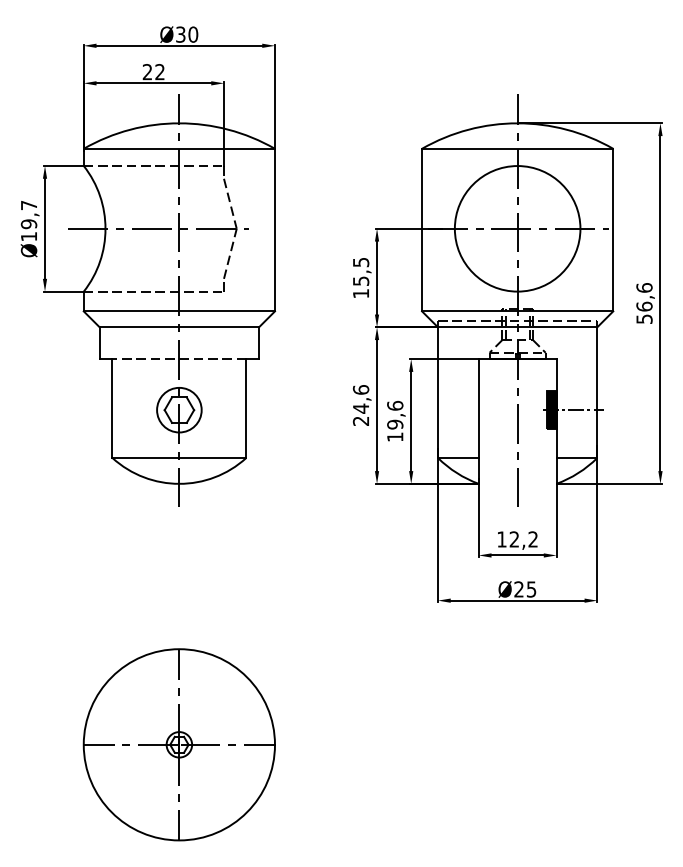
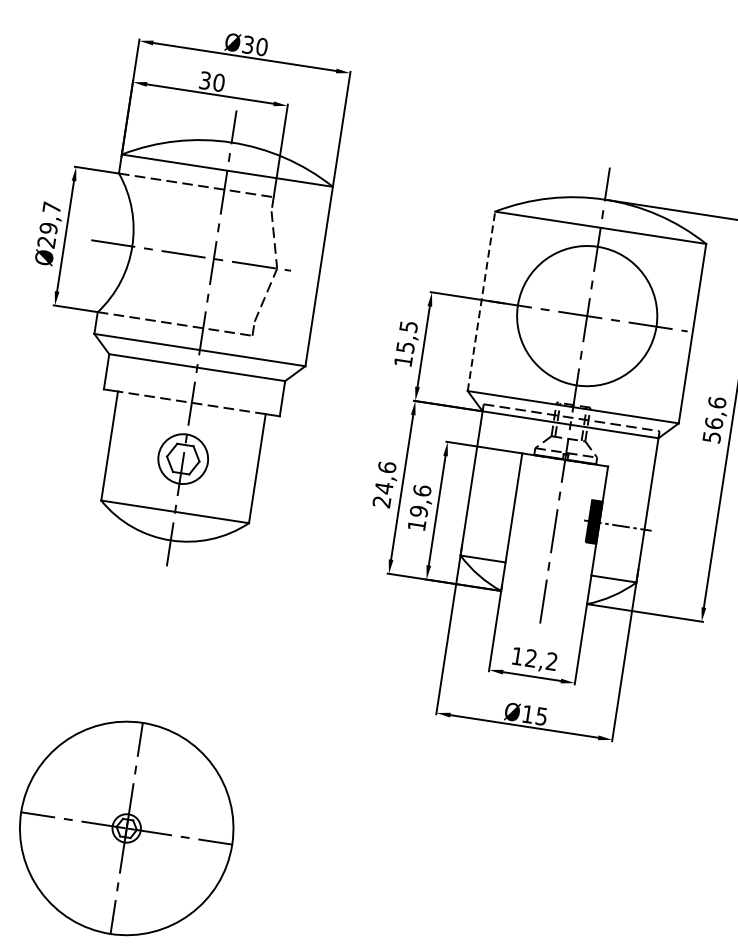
text: (153, 72) -> (211, 82), 22 -> 30
line: (422, 229) -> (482, 300), solid -> dashed
text: (28, 236) -> (46, 241), Ø19,7 -> Ø29,7
text: (518, 589) -> (527, 714), Ø25 -> Ø15

